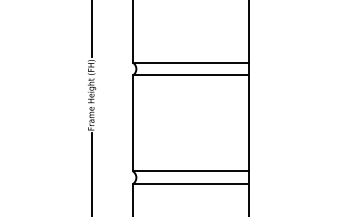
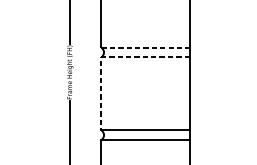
line: (191, 62) -> (146, 47), solid -> dashed
line: (142, 75) -> (108, 57), solid -> dashed

